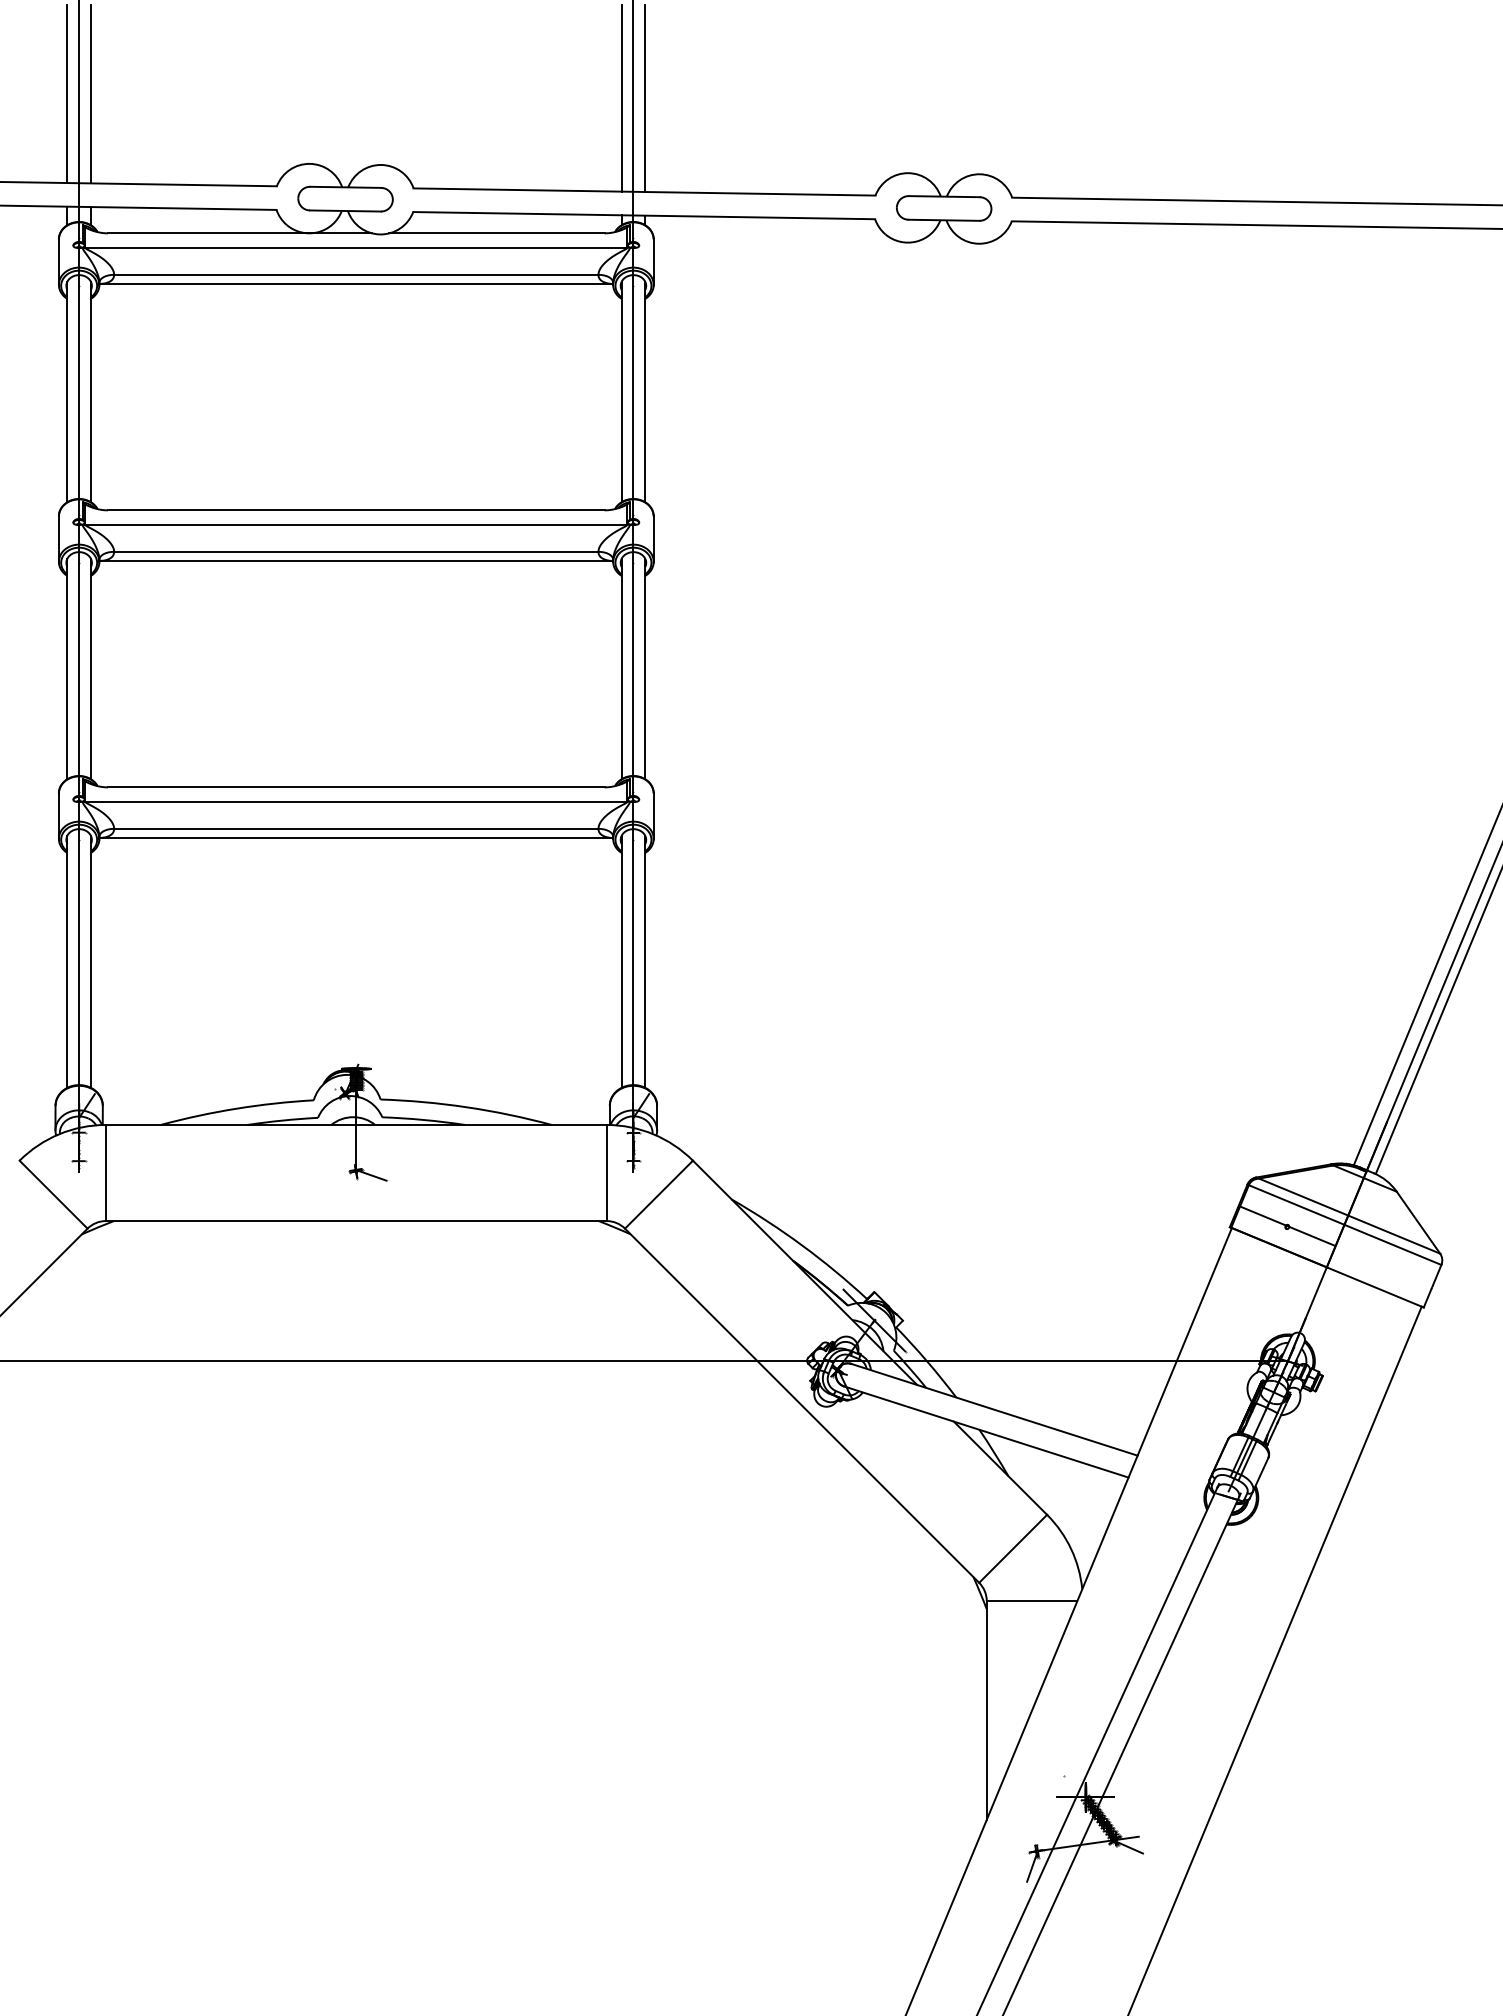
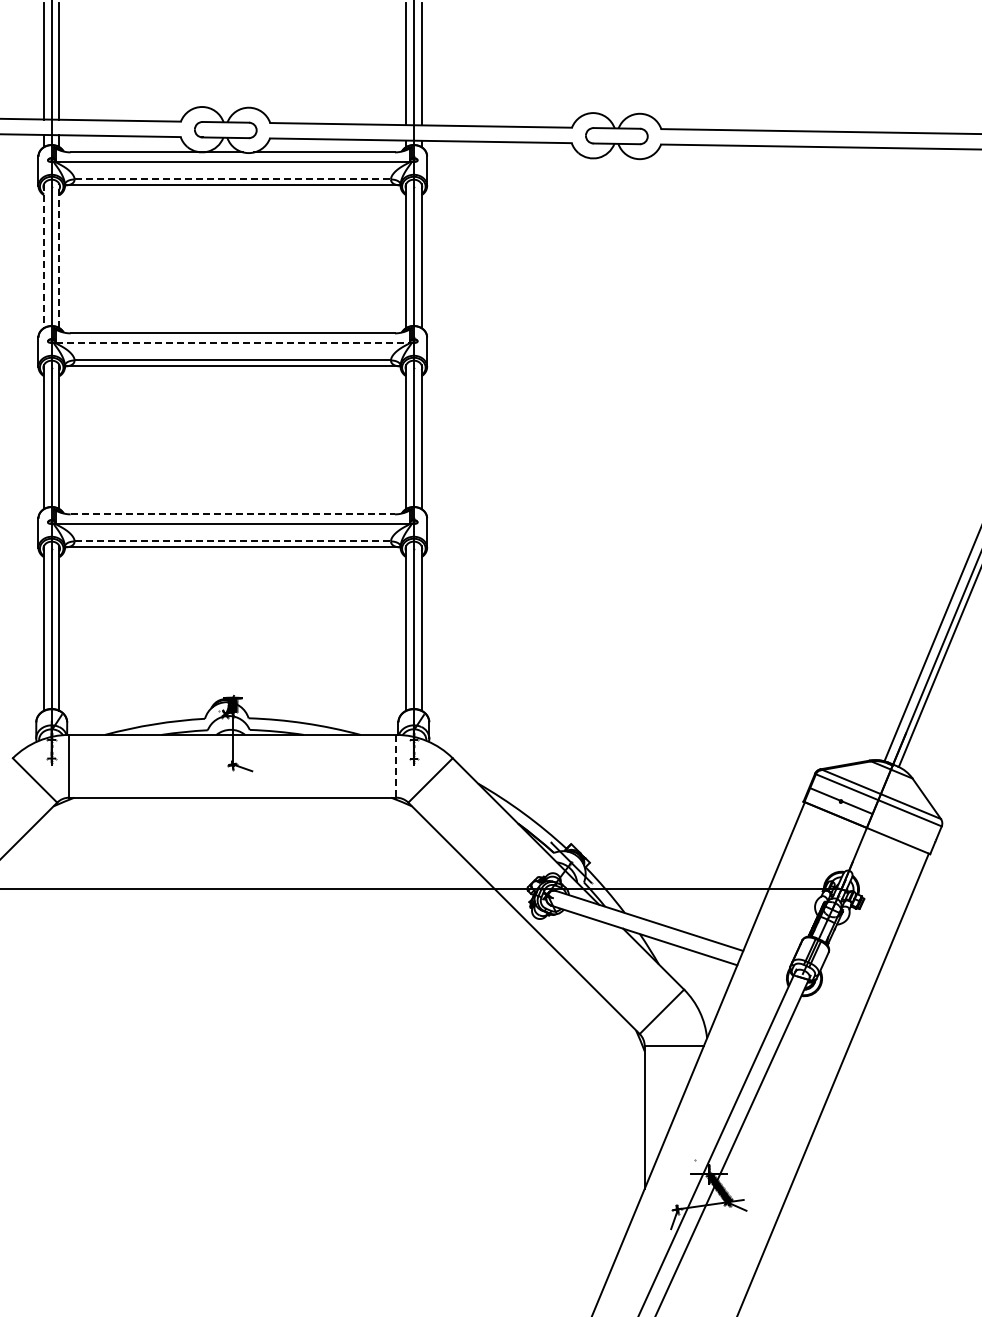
line: (357, 274) -> (233, 179), solid -> dashed
line: (91, 391) -> (59, 255), solid -> dashed
line: (68, 392) -> (44, 256), solid -> dashed
line: (357, 524) -> (233, 342), solid -> dashed
line: (357, 787) -> (233, 514), solid -> dashed
line: (357, 828) -> (233, 541), solid -> dashed
line: (606, 1173) -> (396, 766), solid -> dashed

